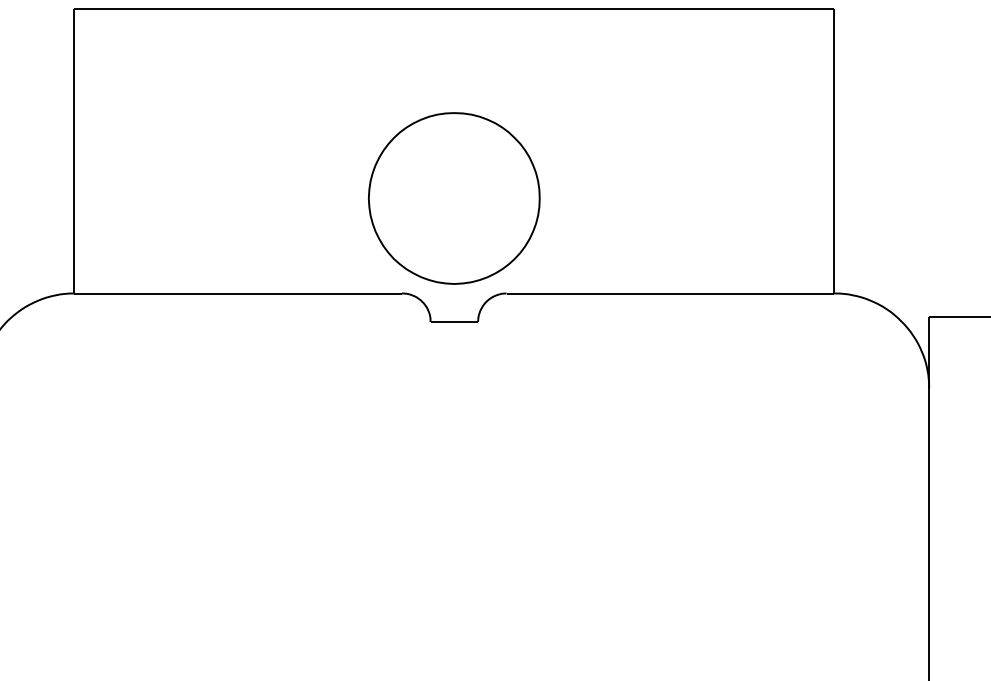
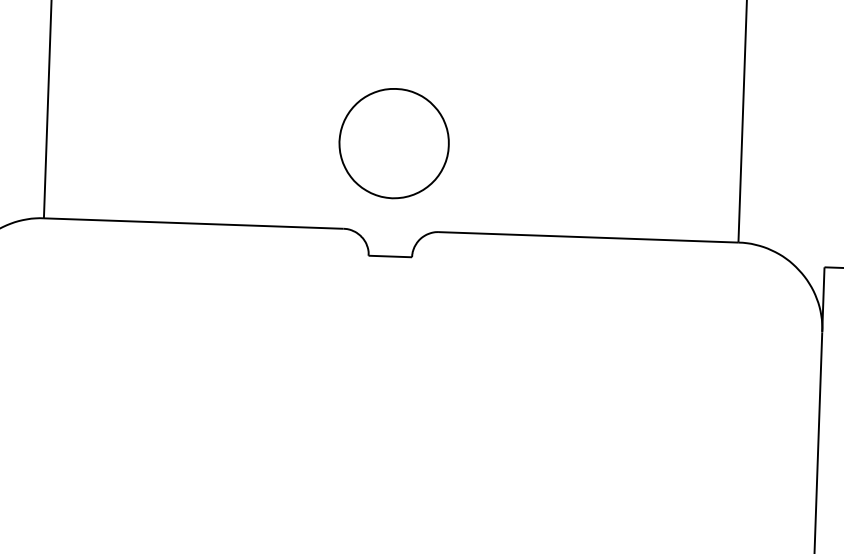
part: (453, 198) -> (393, 143), size x0.7

